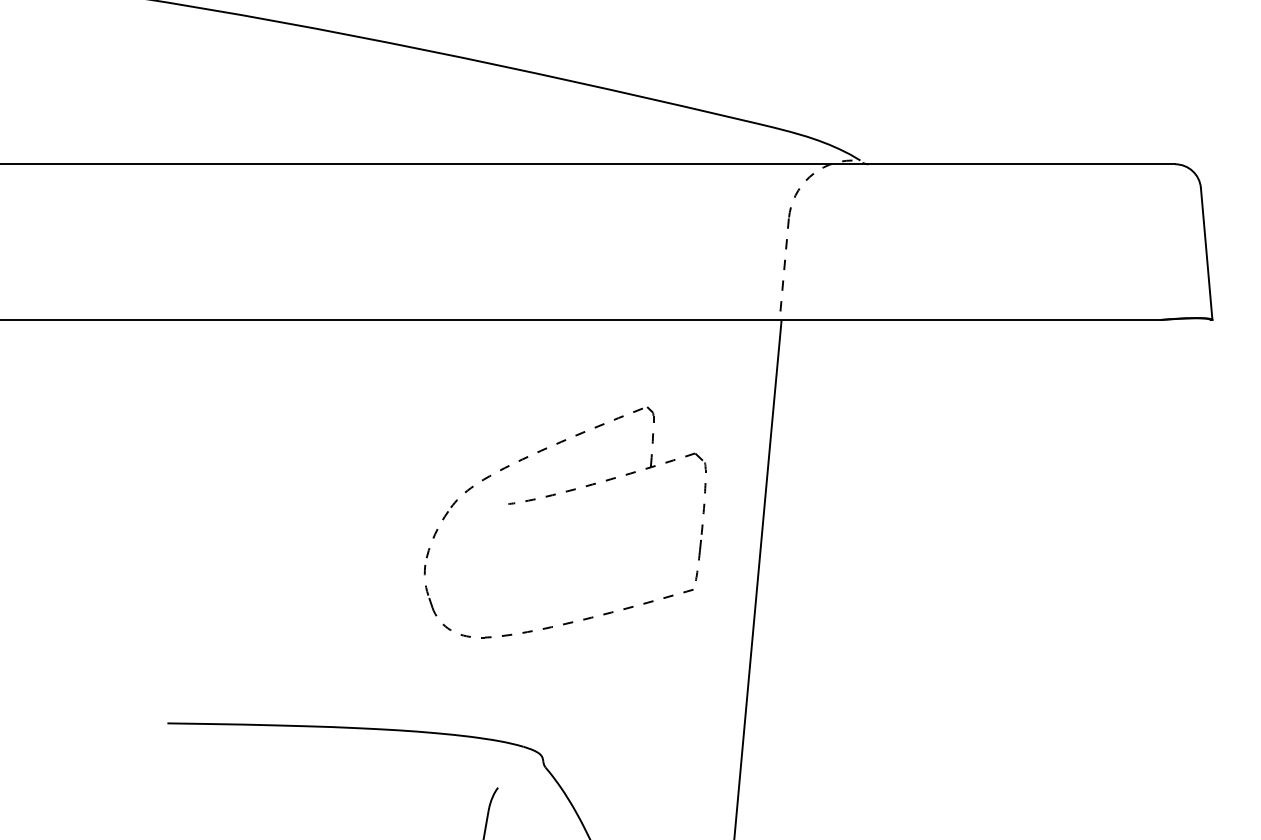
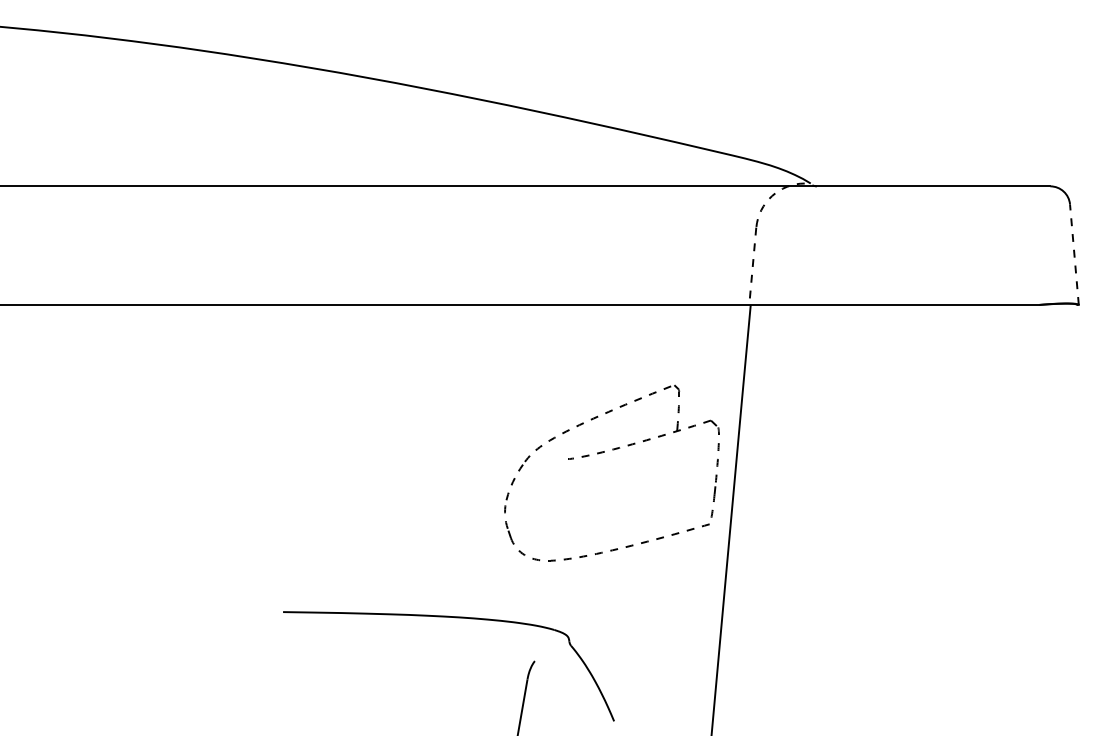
line: (1206, 253) -> (1074, 254), solid -> dashed
part: (552, 496) -> (602, 453), moved

